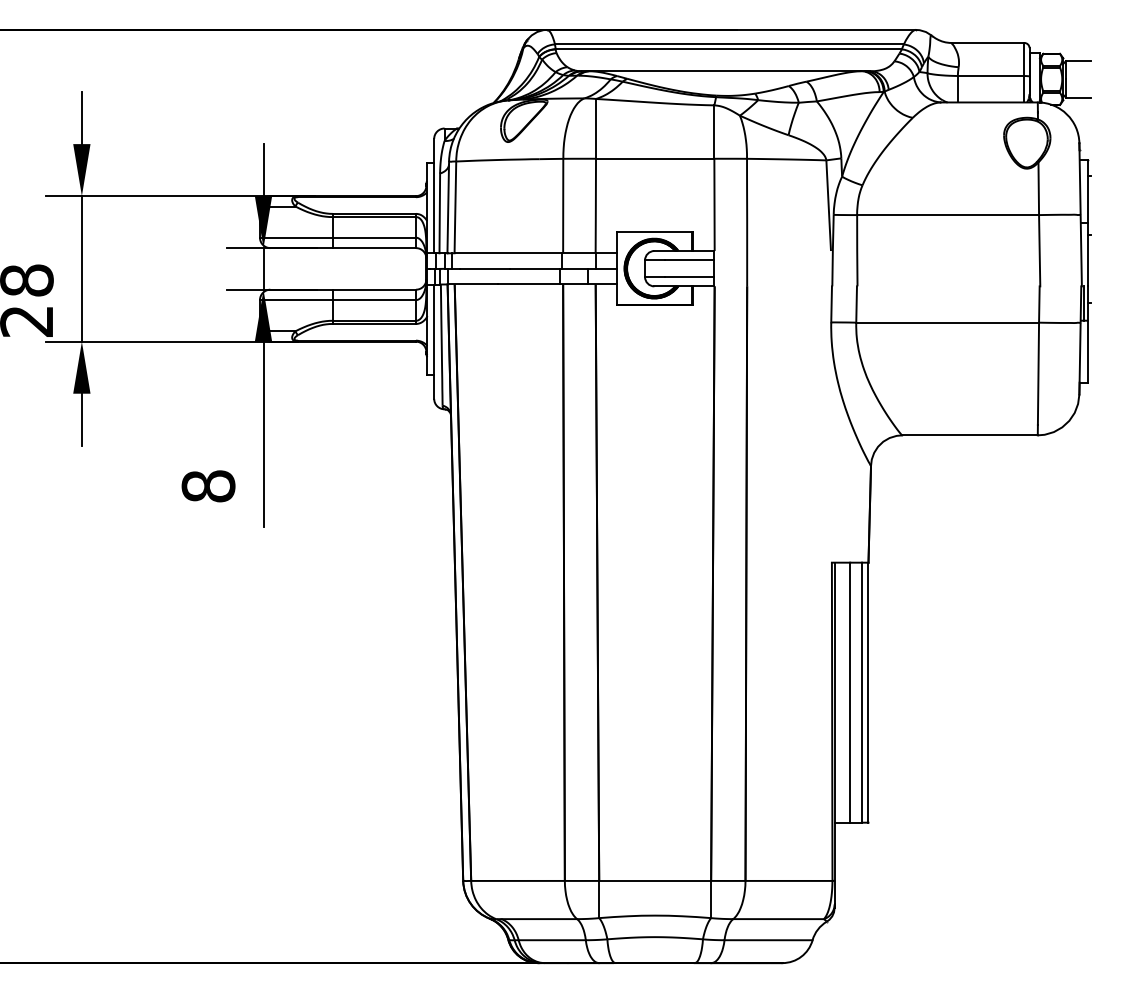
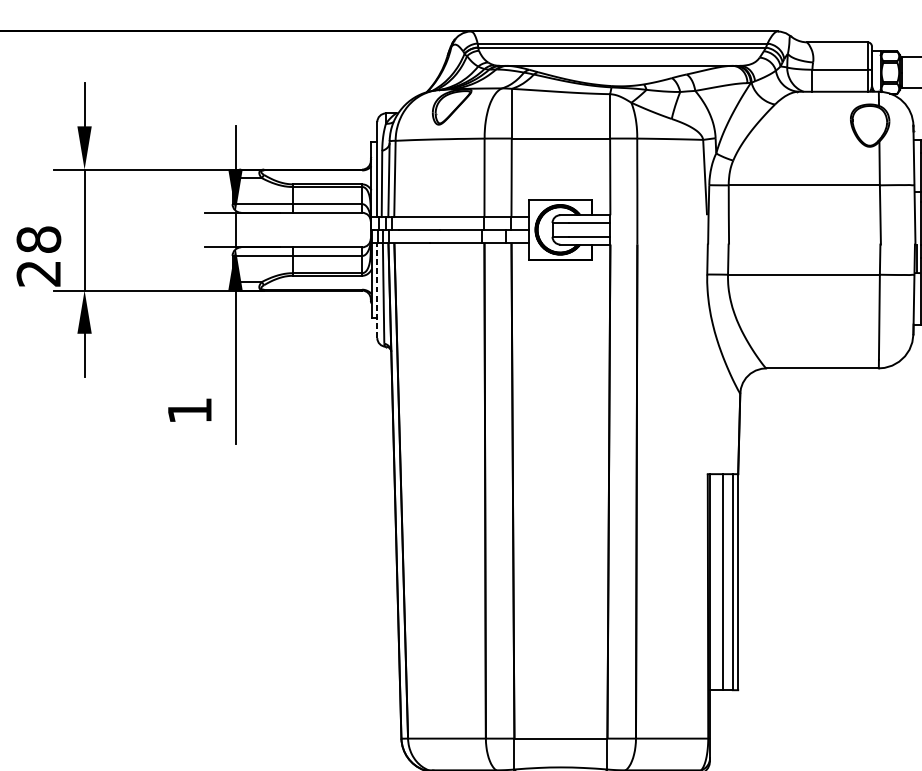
line: (434, 341) -> (377, 290), solid -> dashed
text: (208, 486) -> (189, 410), 8 -> 1

